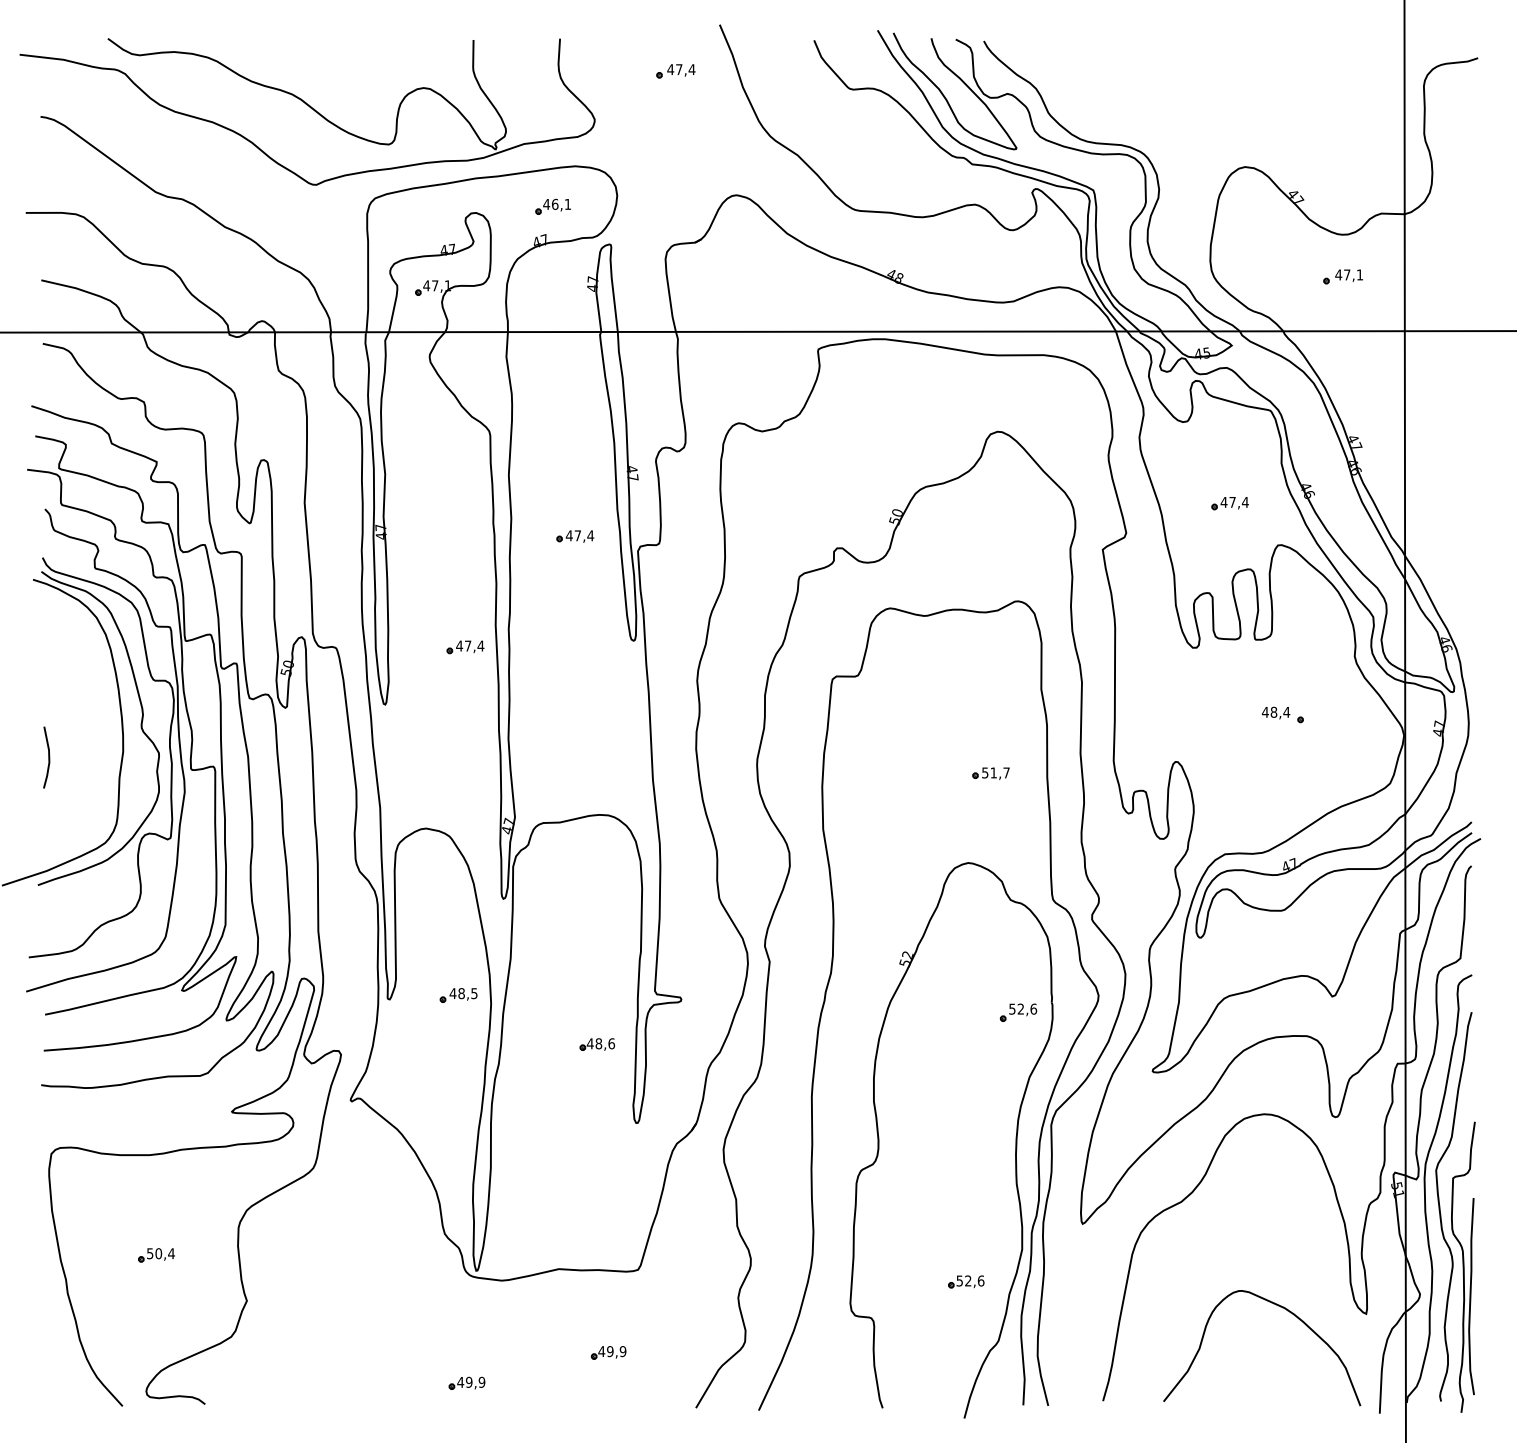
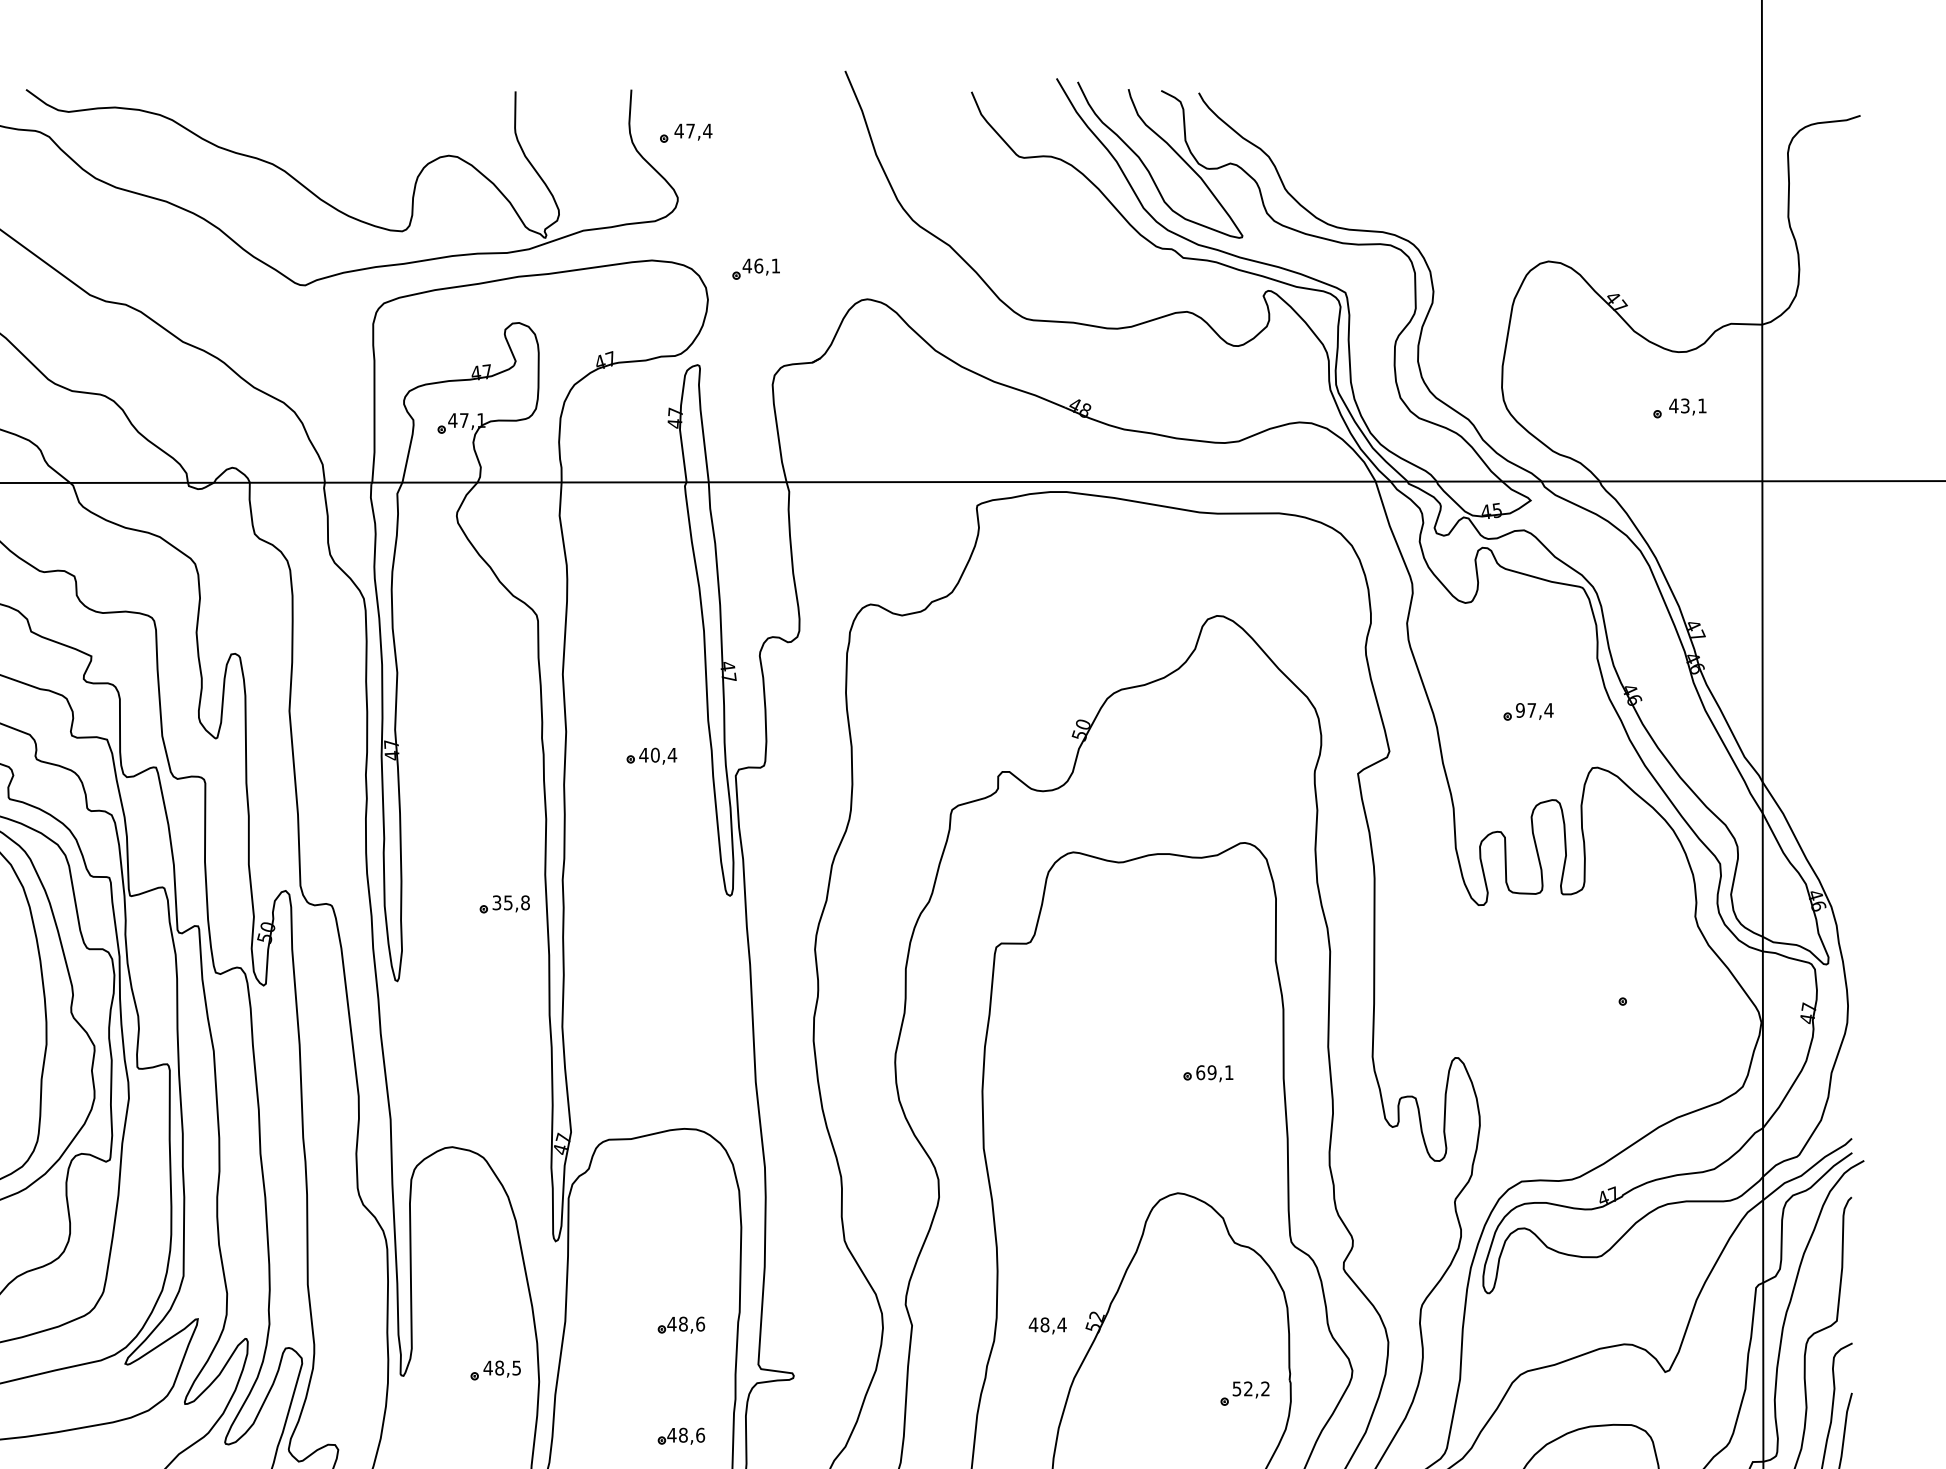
part: (675, 71) -> (685, 133), moved
part: (552, 206) -> (755, 268), moved
text: (1347, 274) -> (1685, 405), 47,1 -> 43,1
text: (1223, 501) -> (1519, 709), 47,4 -> 97,4
text: (577, 535) -> (654, 754), 47,4 -> 40,4
text: (470, 645) -> (511, 902), 47,4 -> 35,8
text: (1276, 712) -> (1048, 1325), moved
text: (995, 772) -> (1214, 1072), 51,7 -> 69,1
part: (597, 961) -> (681, 1325), added
text: (1033, 1008) -> (1265, 1388), 52,6 -> 52,2

